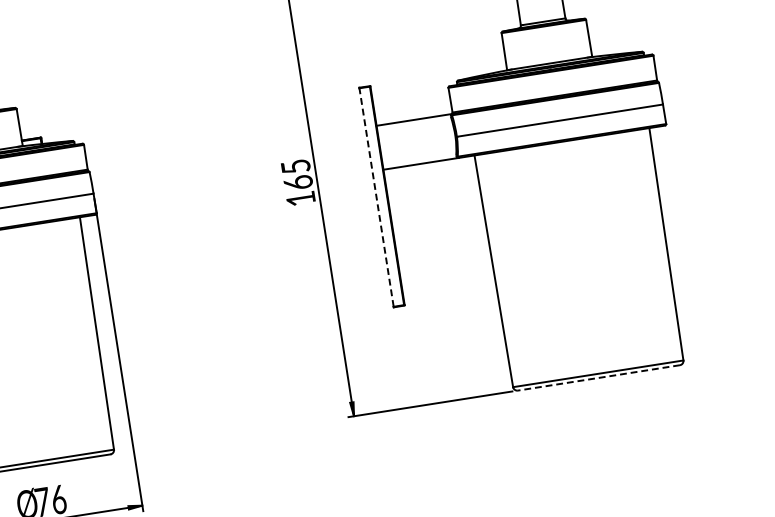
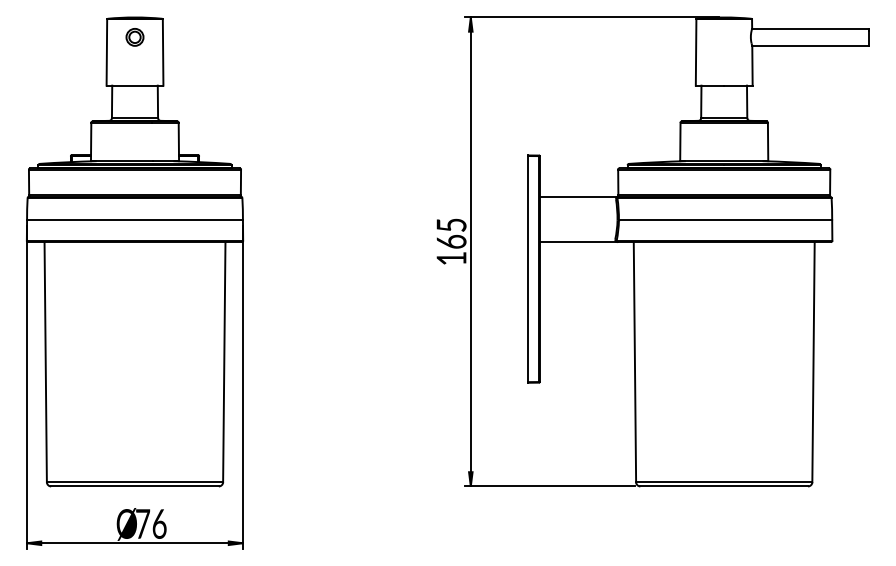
line: (376, 196) -> (528, 268), dashed -> solid
line: (599, 377) -> (724, 486), dashed -> solid

